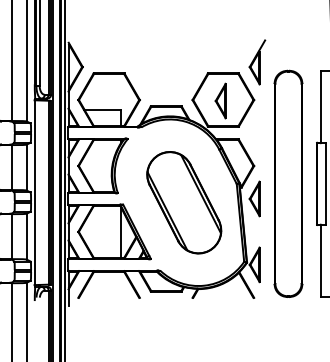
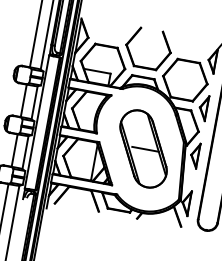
part: (186, 52) -> (165, 41), added
part: (220, 100) -> (203, 107), moved
line: (186, 202) -> (145, 149), added

